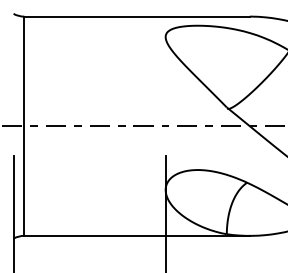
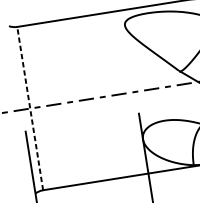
line: (24, 126) -> (30, 108), solid -> dashed

